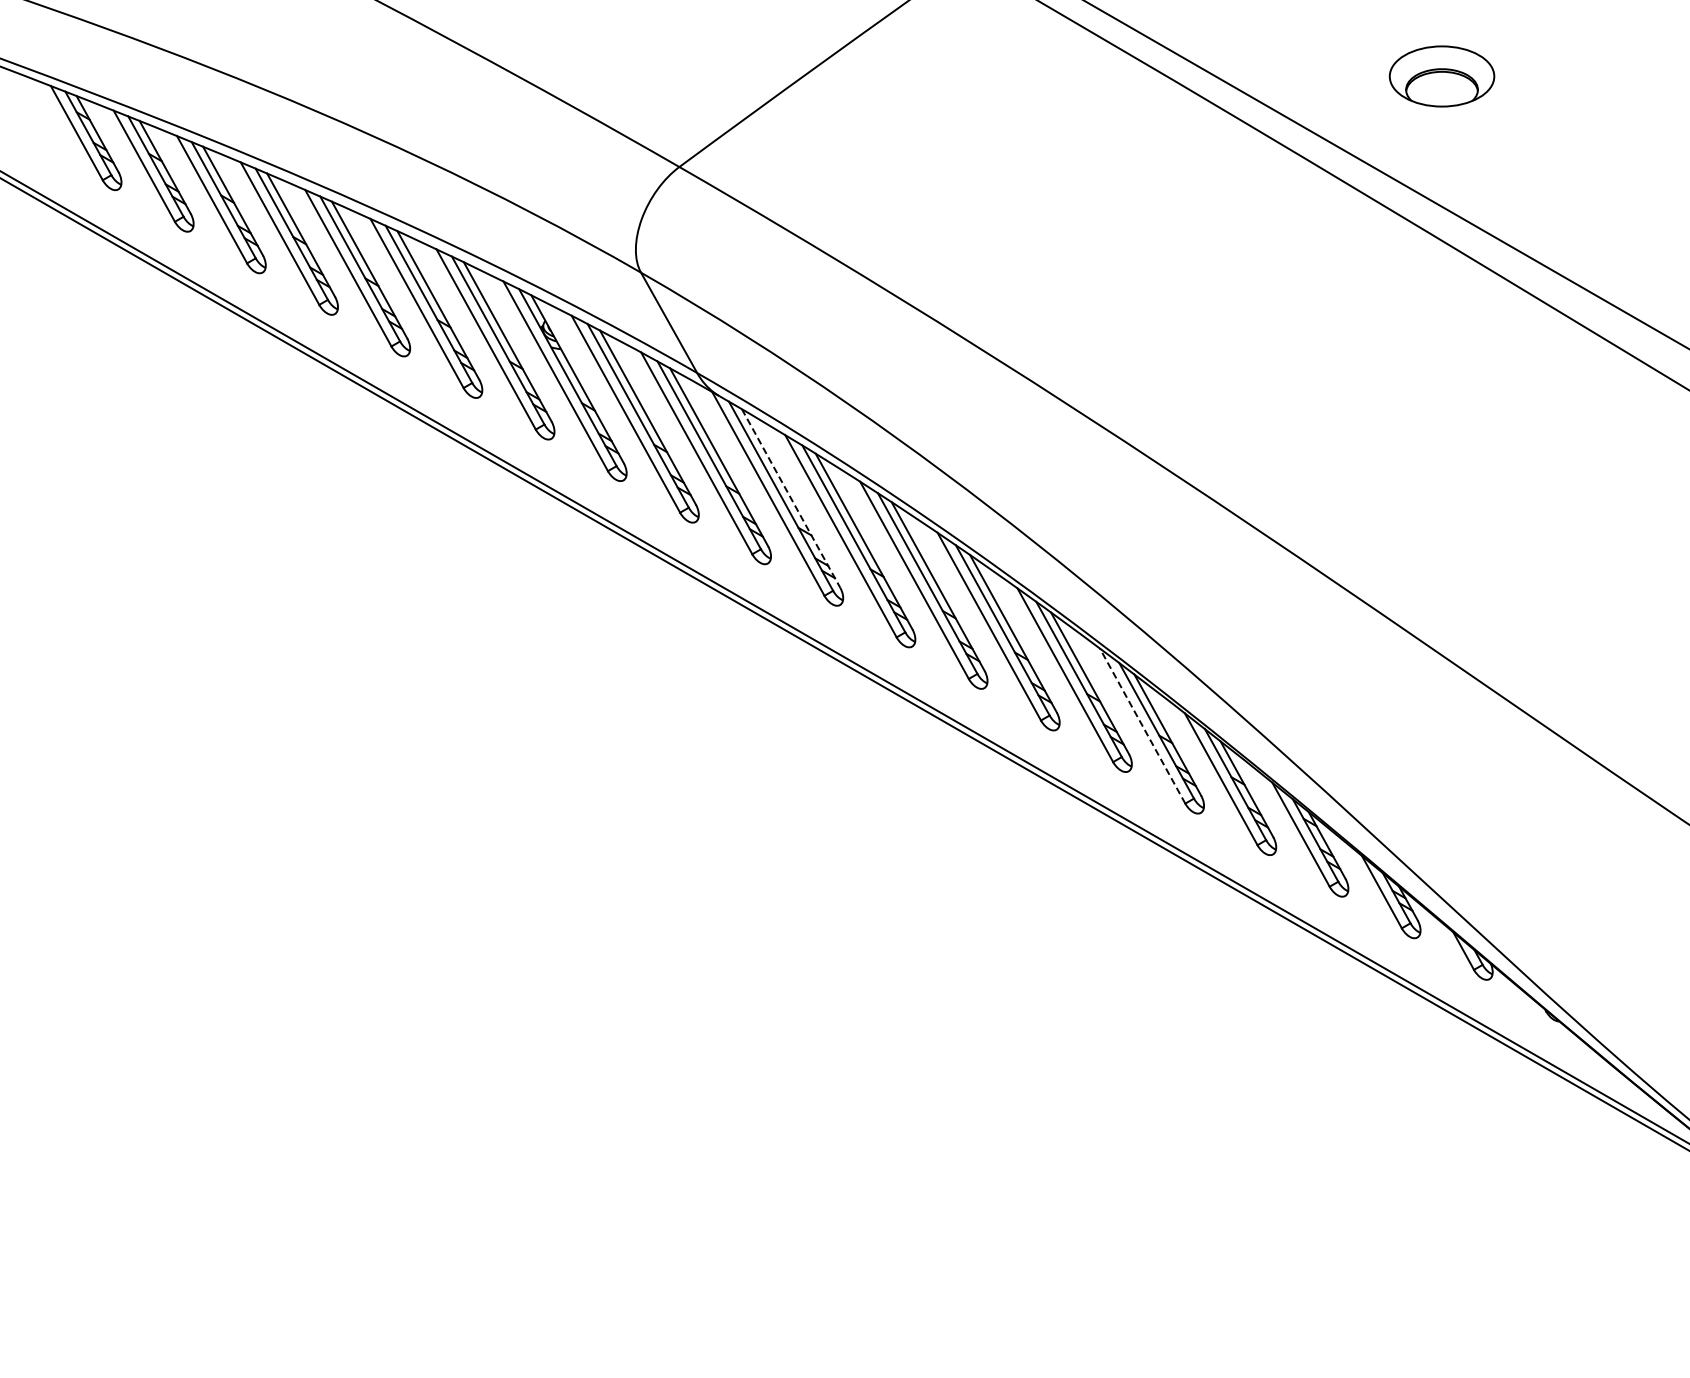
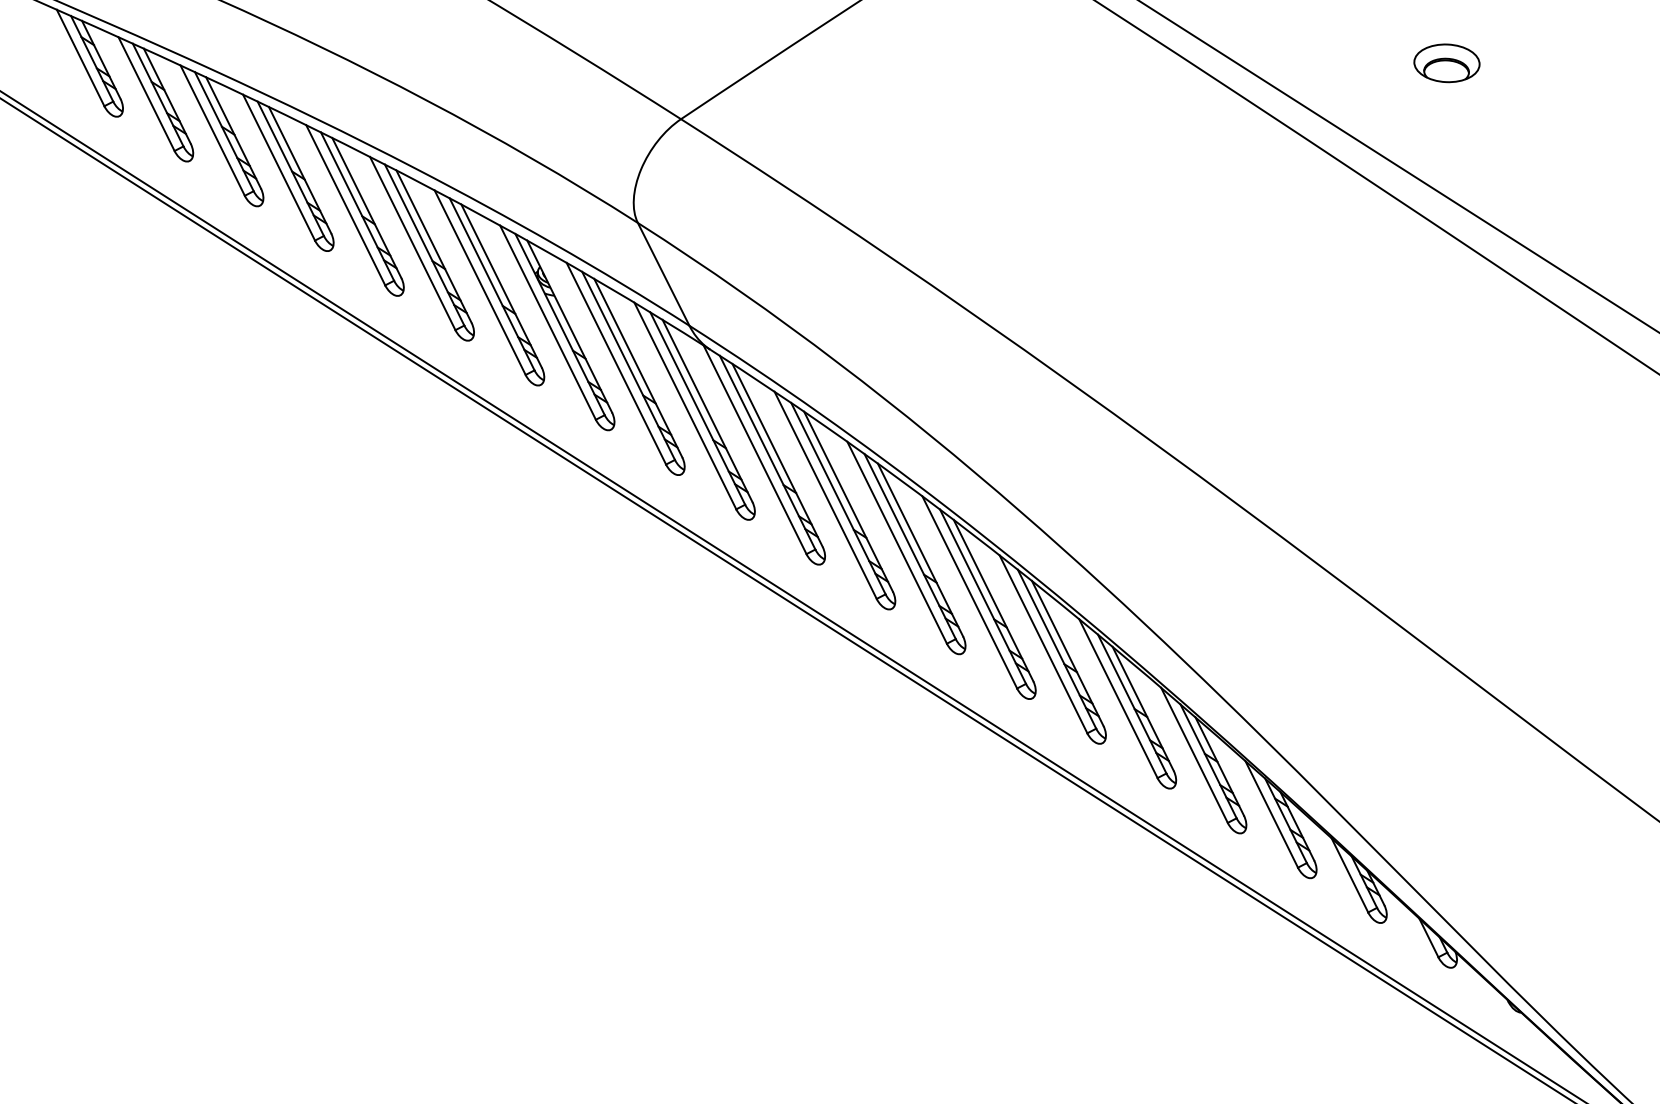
part: (1441, 76) -> (1446, 63), size x0.62
line: (791, 498) -> (777, 455), dashed -> solid
line: (1142, 726) -> (1118, 699), dashed -> solid

